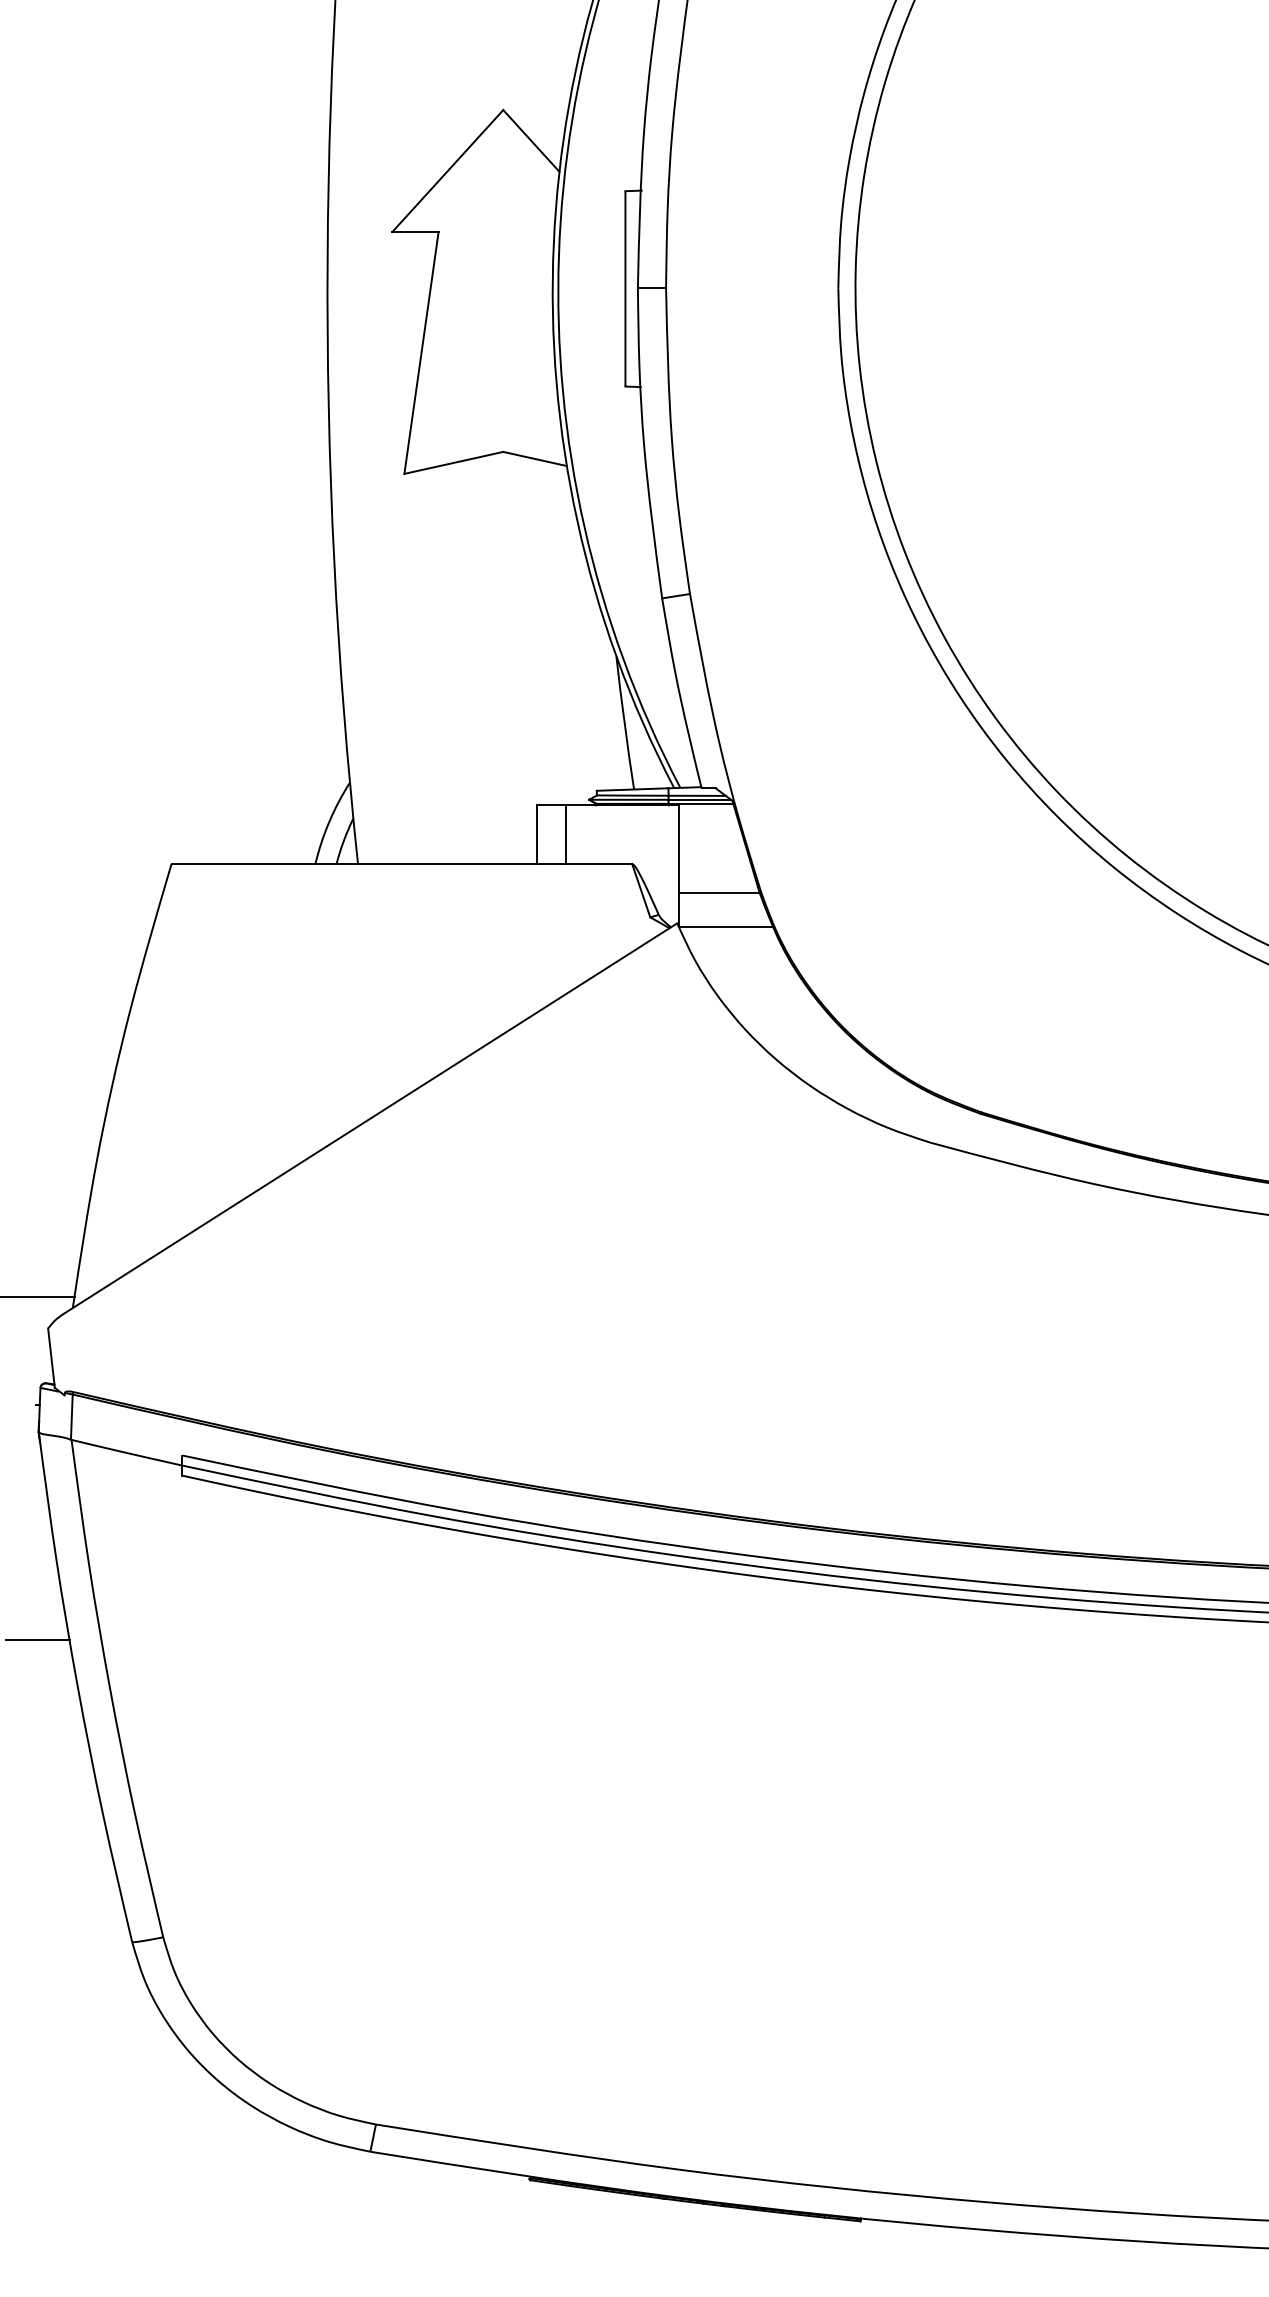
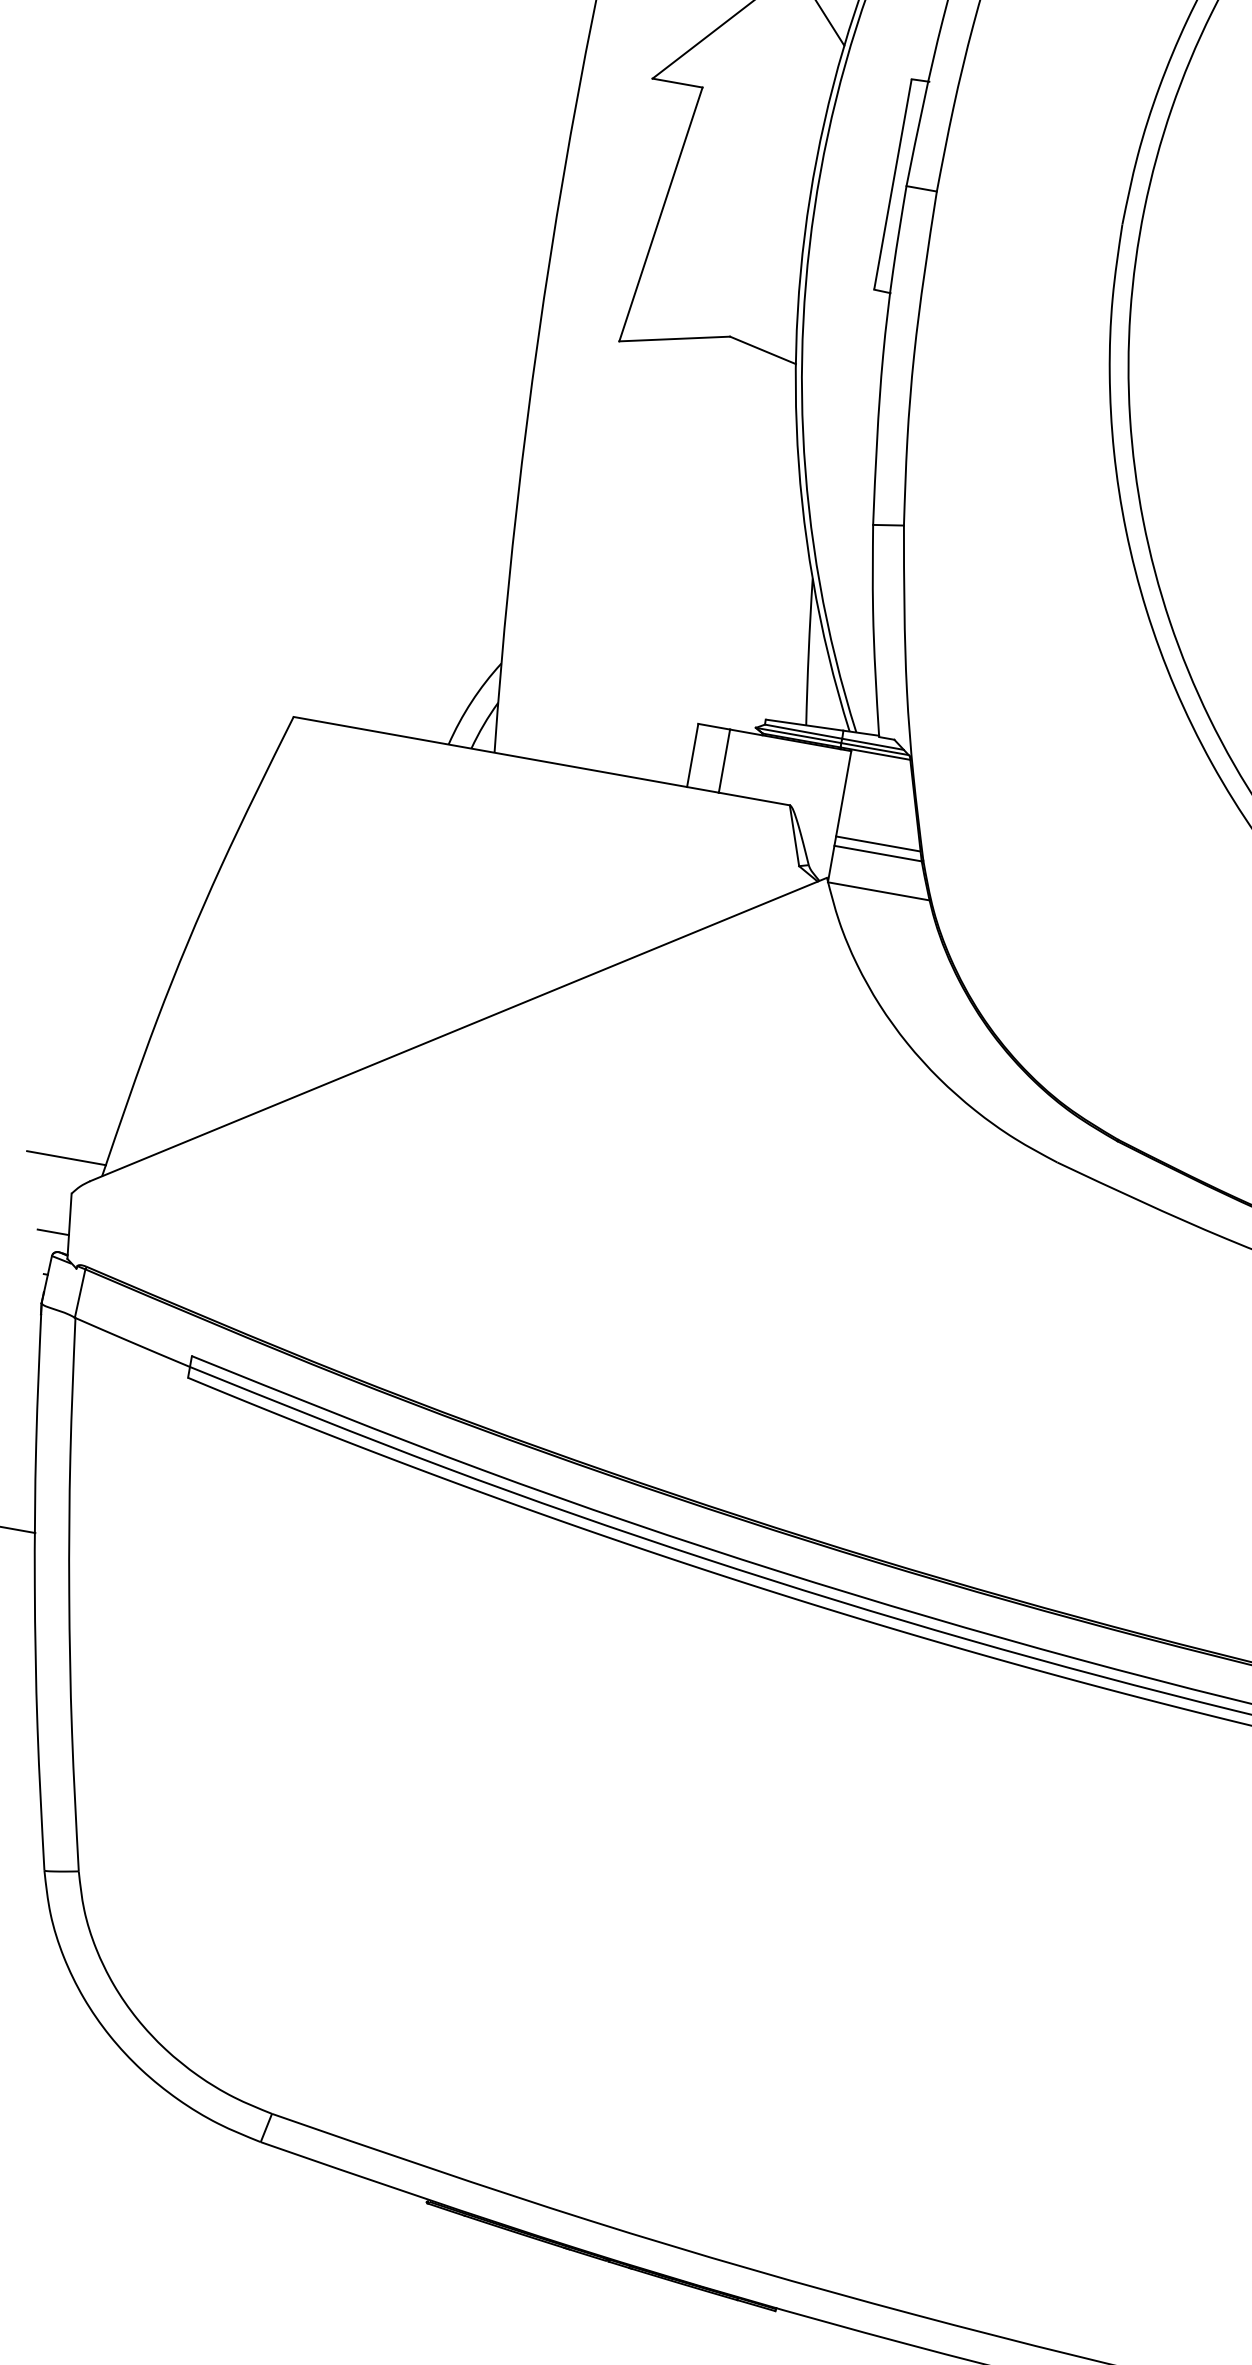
line: (717, 884) -> (877, 843), added
line: (37, 1366) -> (52, 1232), added

